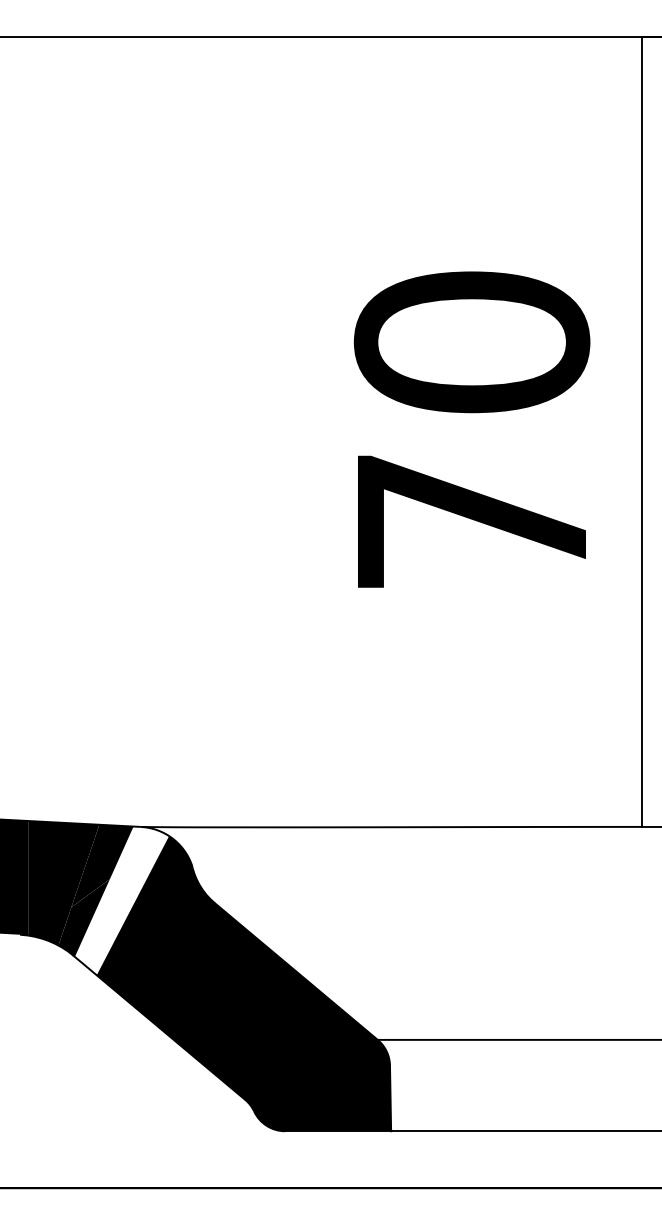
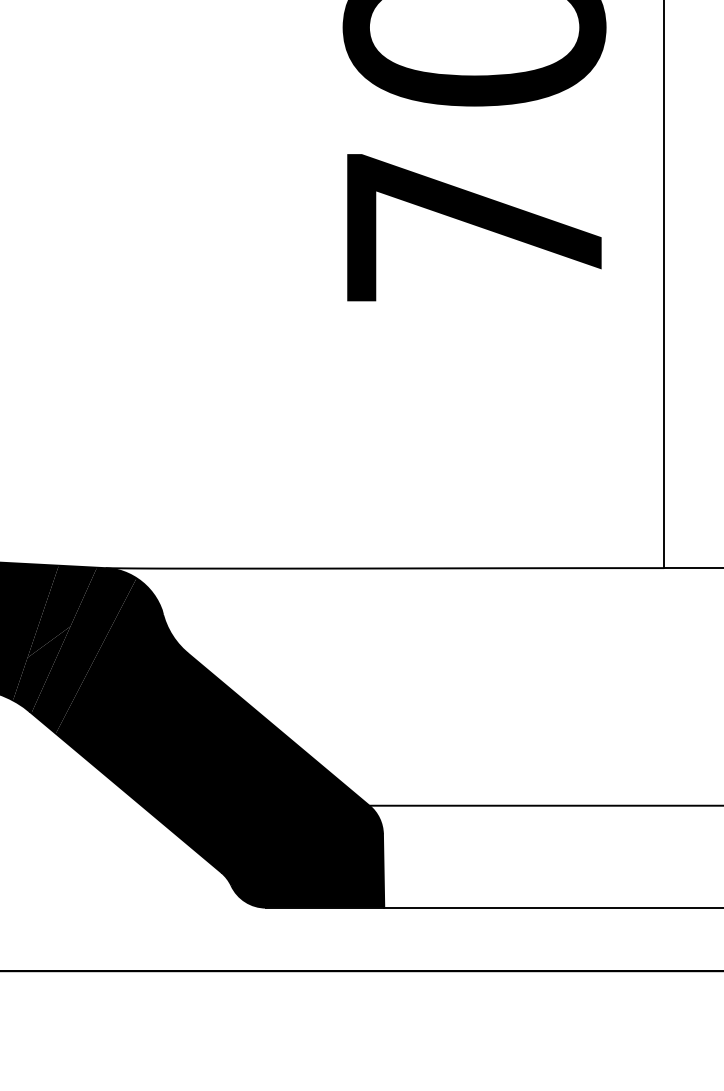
fill: (121, 900) -> (83, 650), added

